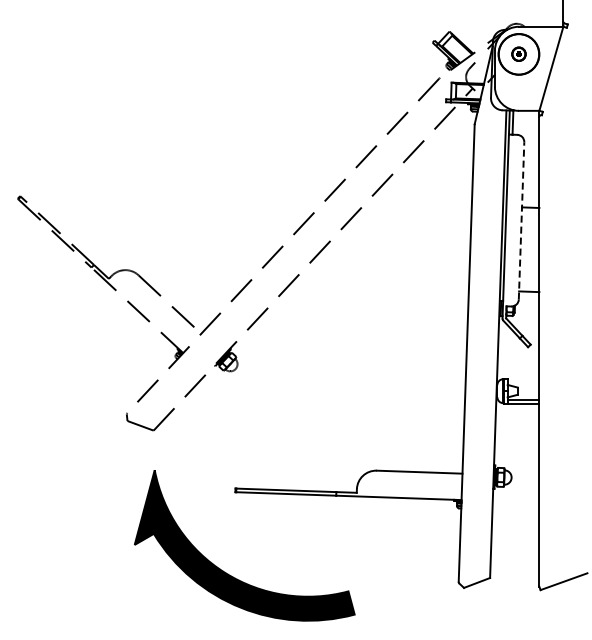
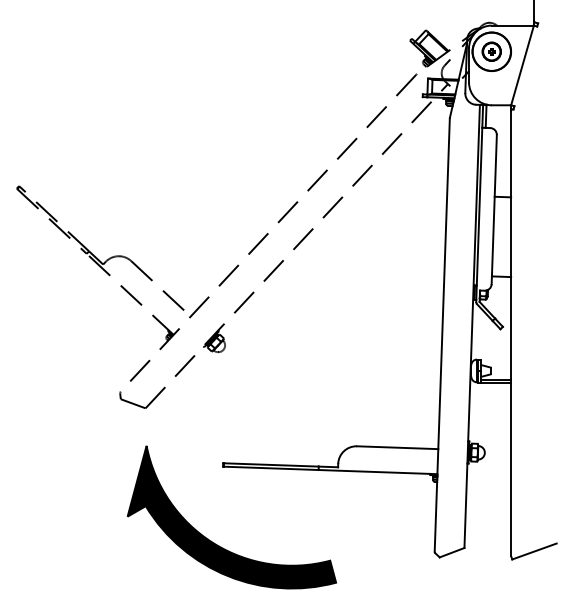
part: (518, 53) -> (491, 50), size x1.43
line: (521, 220) -> (494, 209), dashed -> solid

